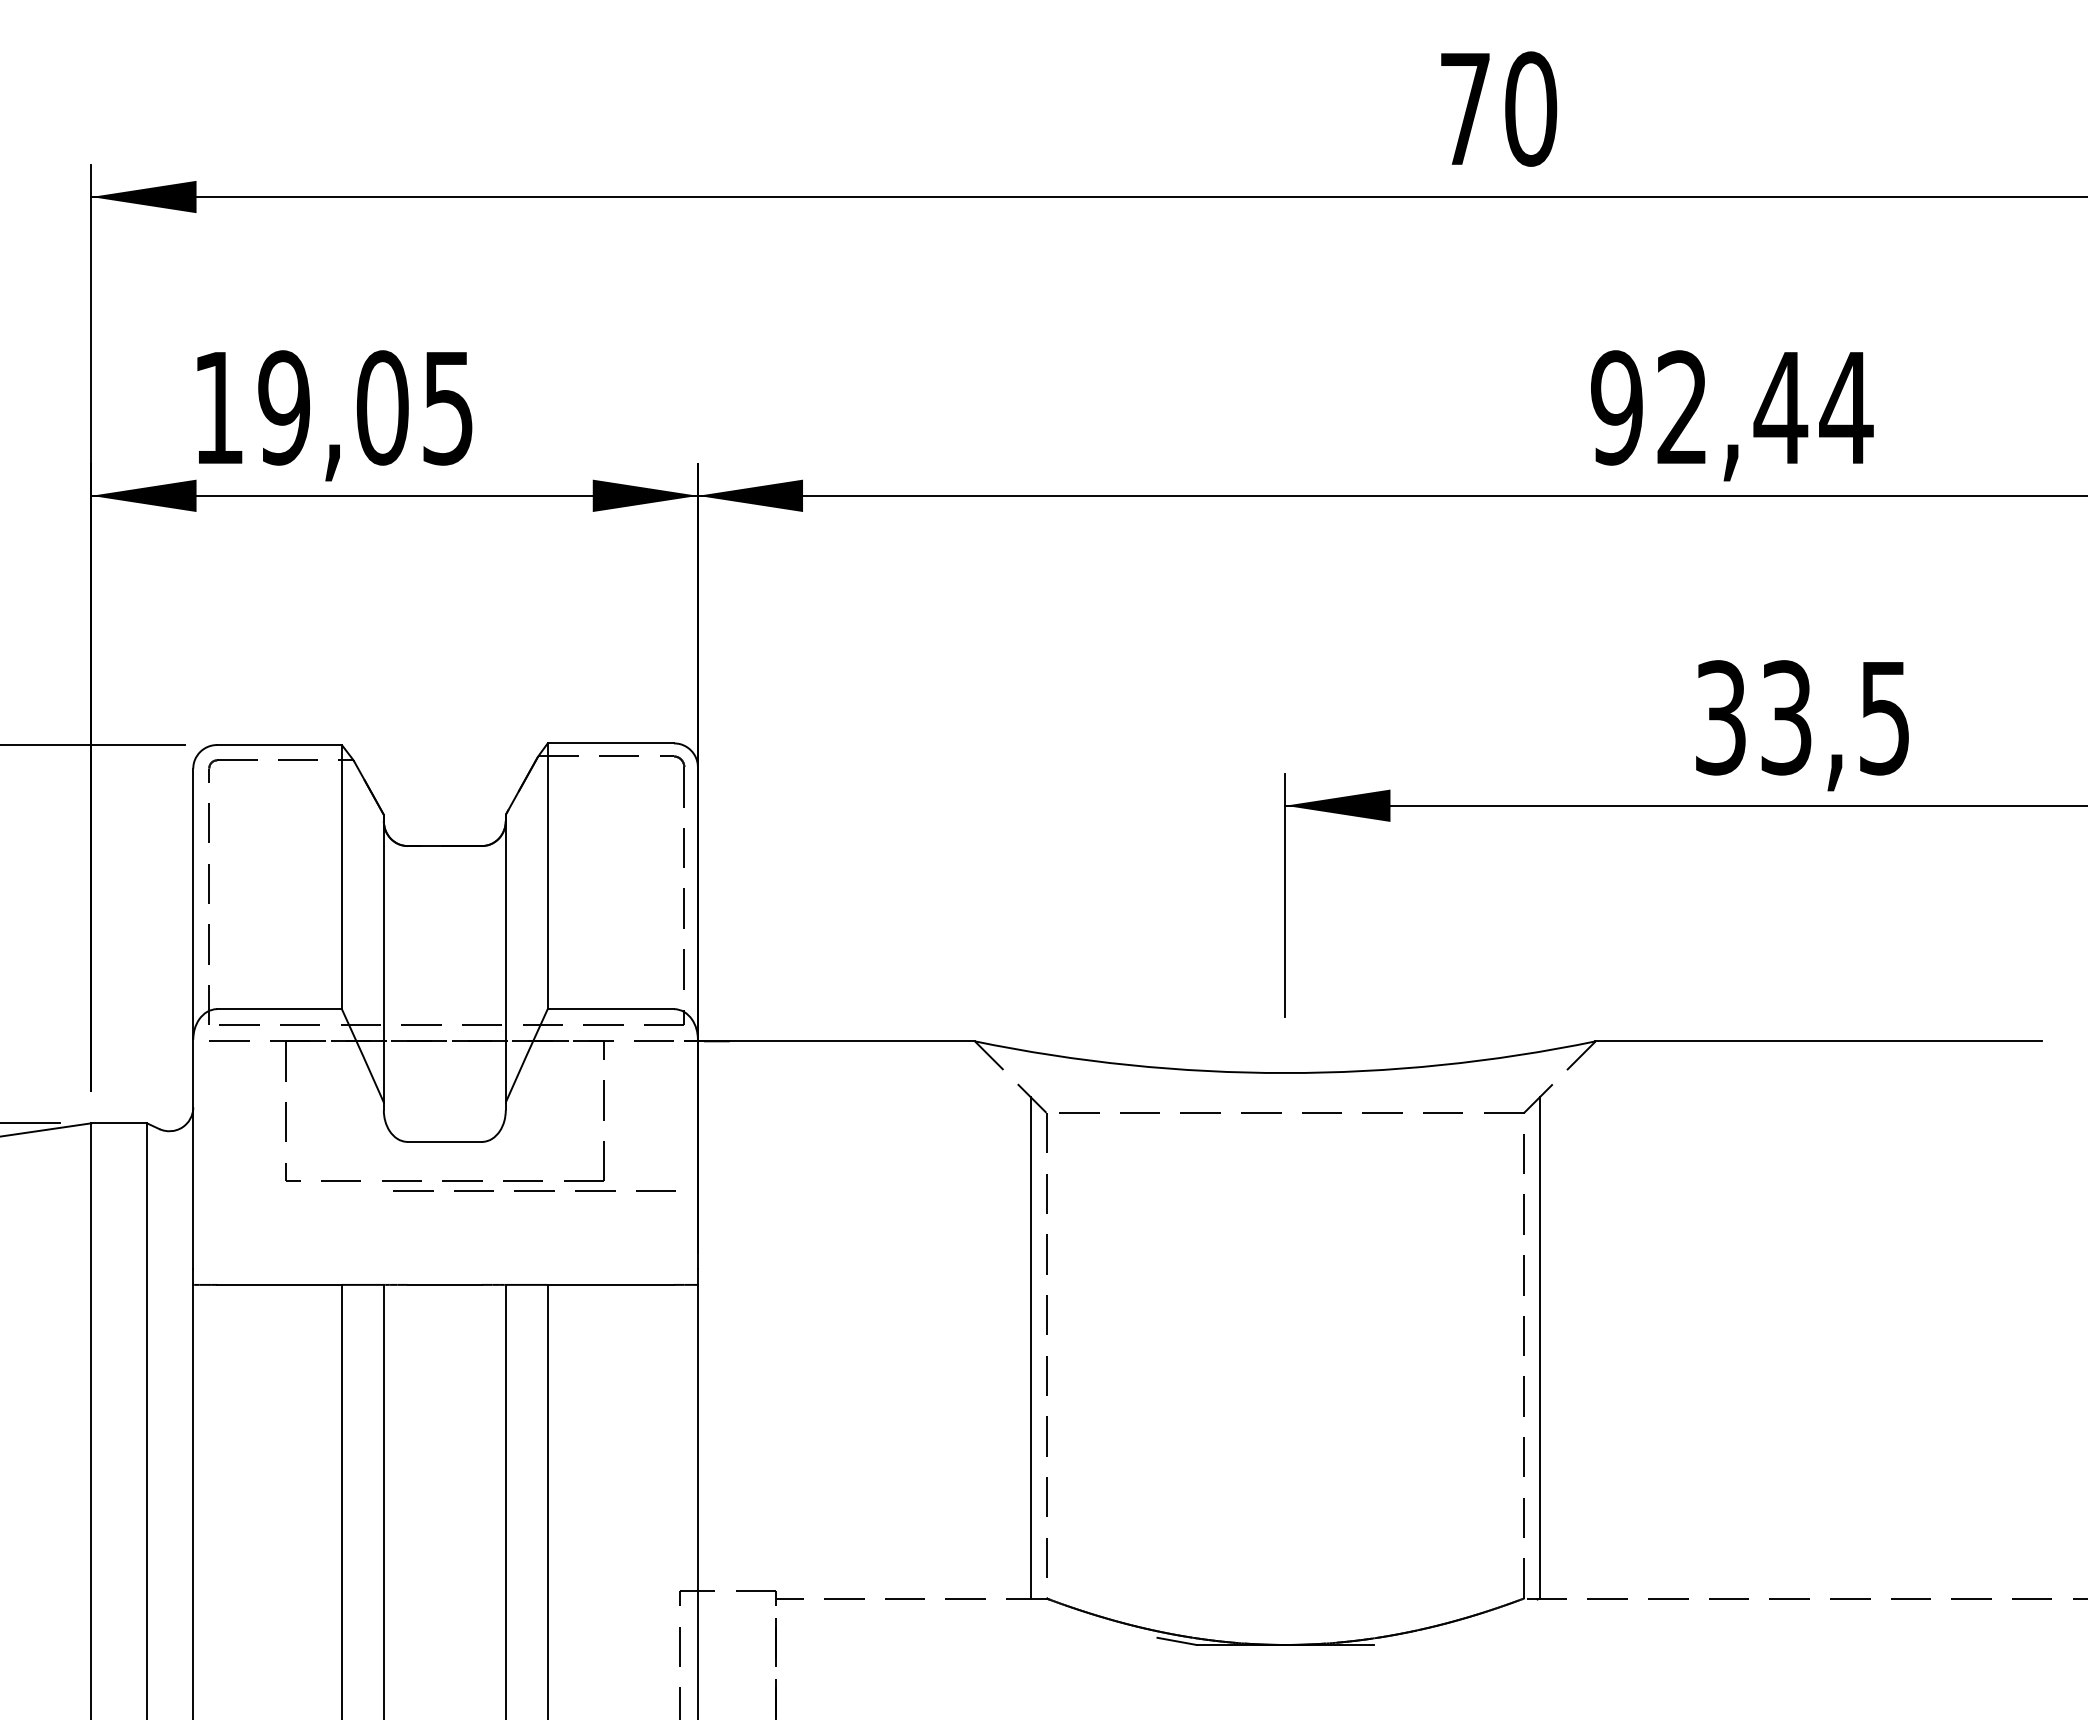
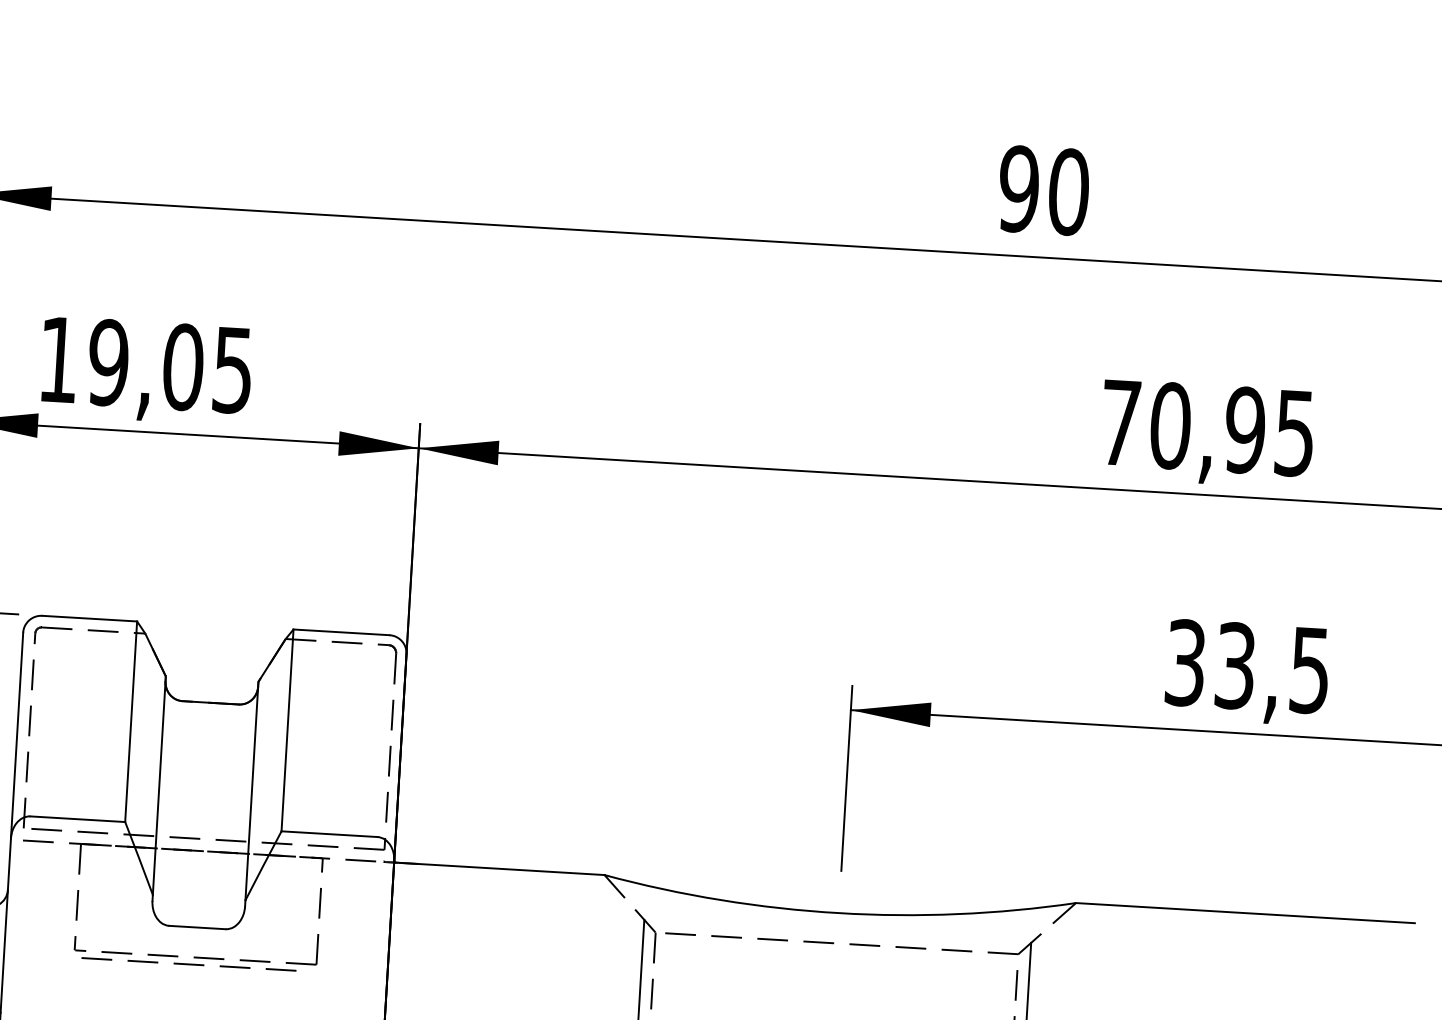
text: (1465, 108) -> (1019, 188), 70 -> 90
text: (1732, 407) -> (1208, 427), 92,44 -> 70,95
line: (534, 1190) -> (188, 964), moved

